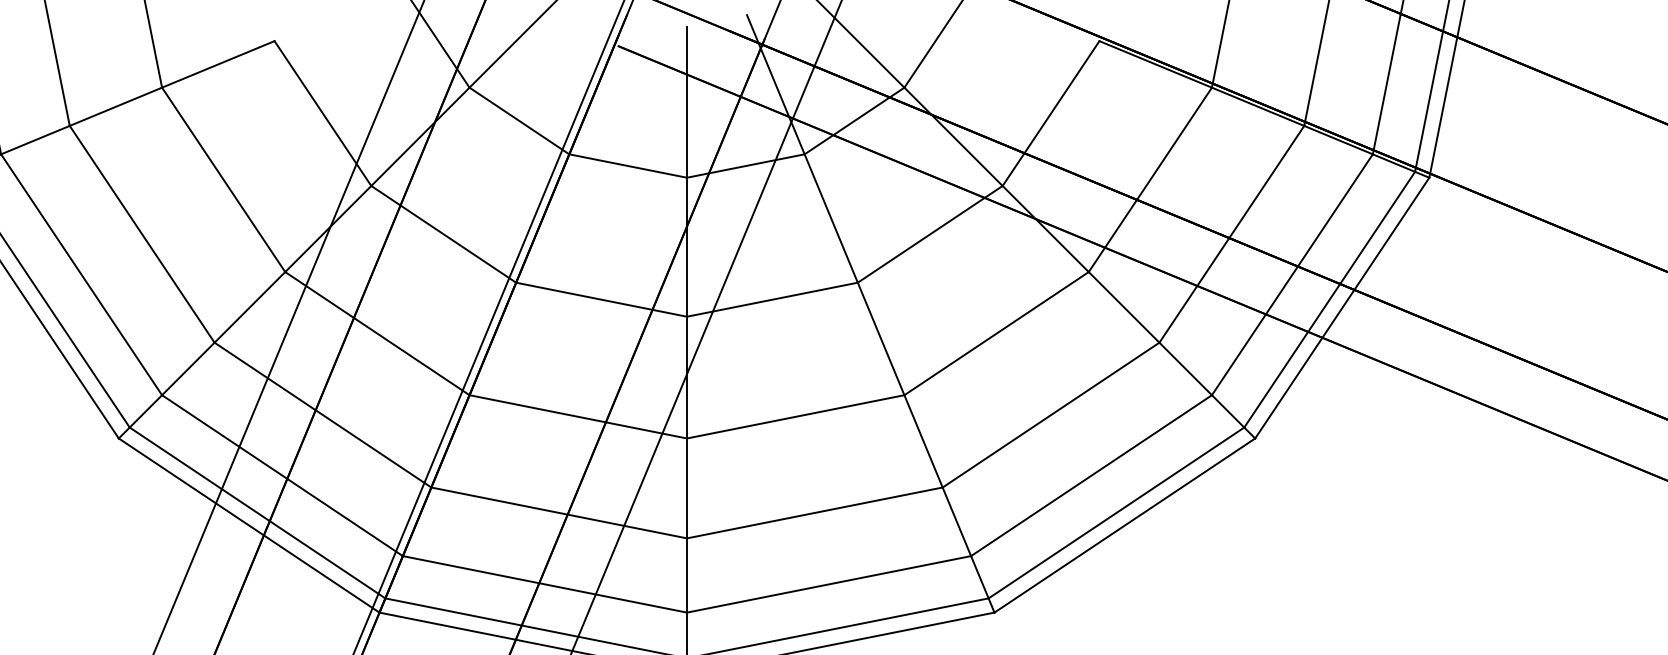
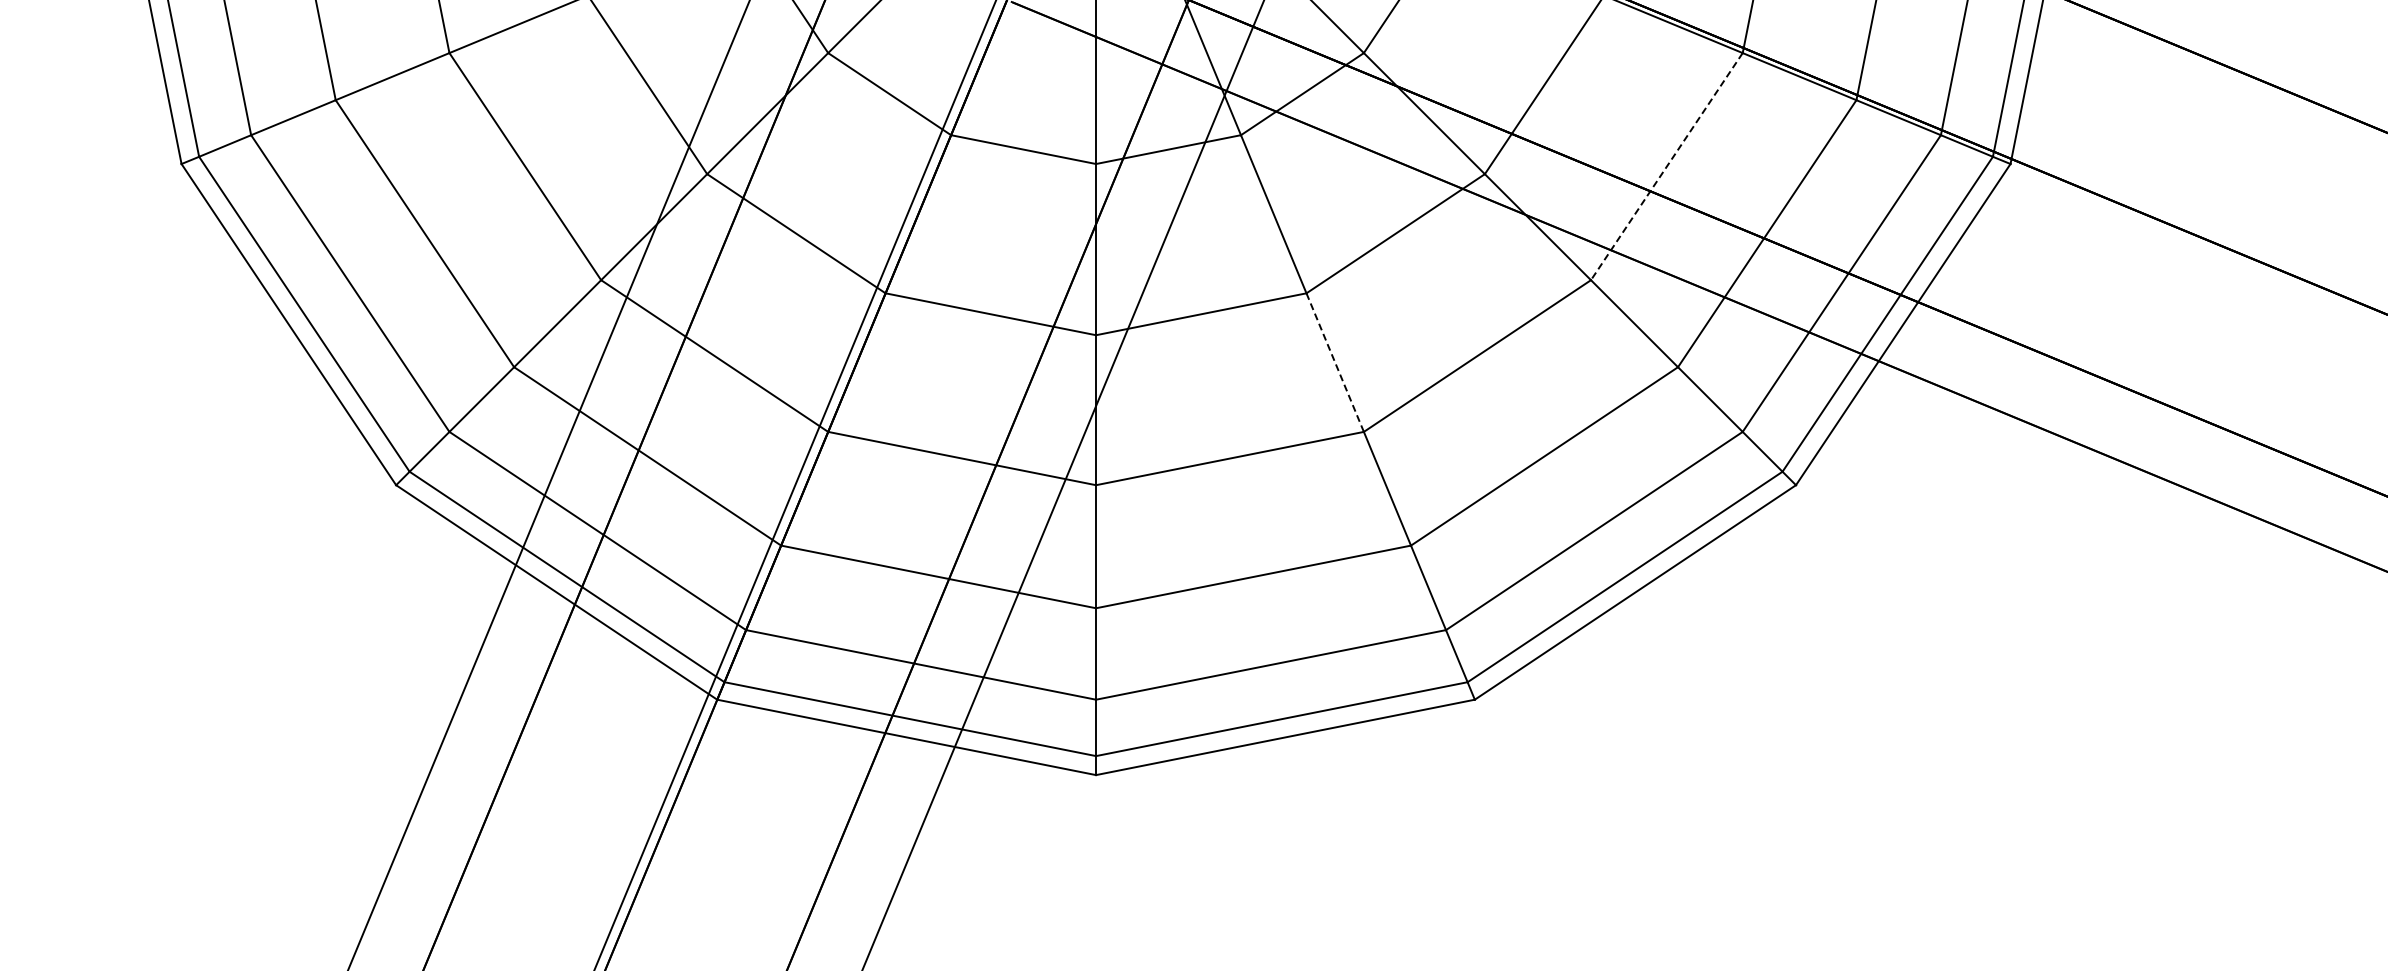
line: (1150, 179) -> (1666, 166), solid -> dashed
line: (881, 338) -> (1335, 362), solid -> dashed

